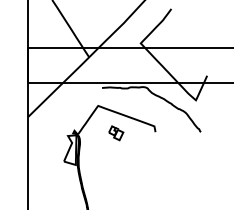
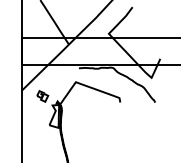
part: (116, 133) -> (42, 96), moved

